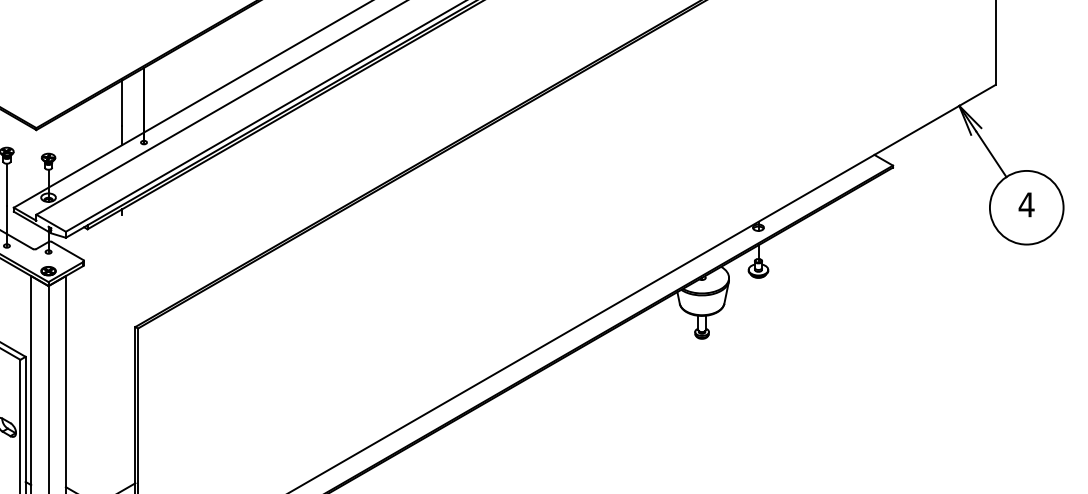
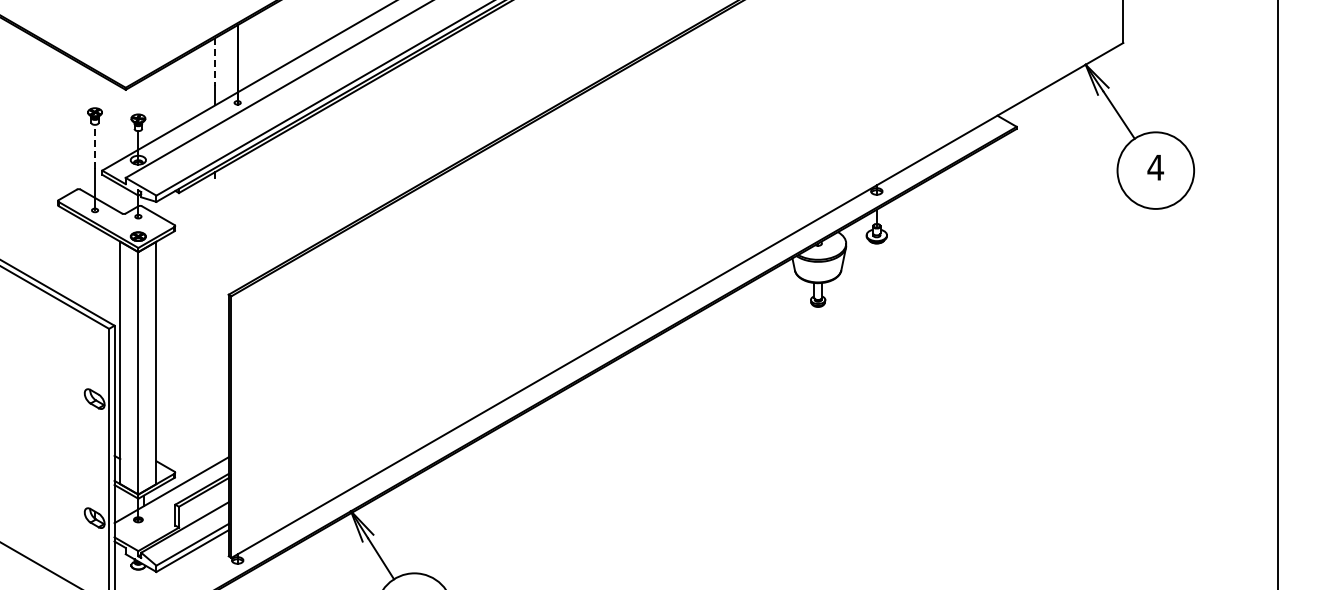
line: (122, 102) -> (215, 61), solid -> dashed
line: (7, 184) -> (95, 146), solid -> dashed

